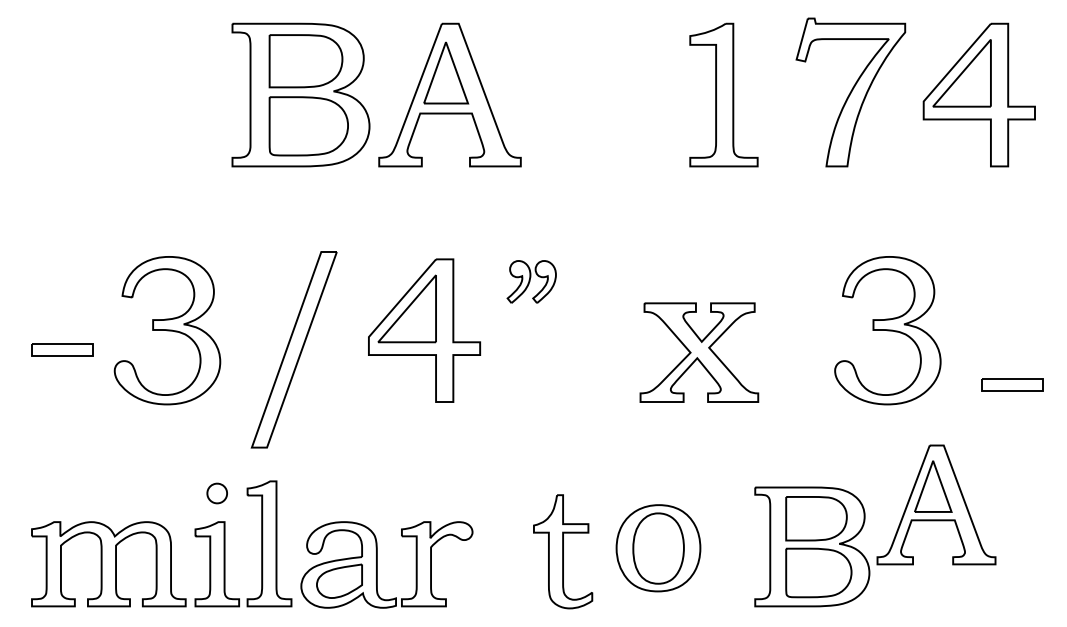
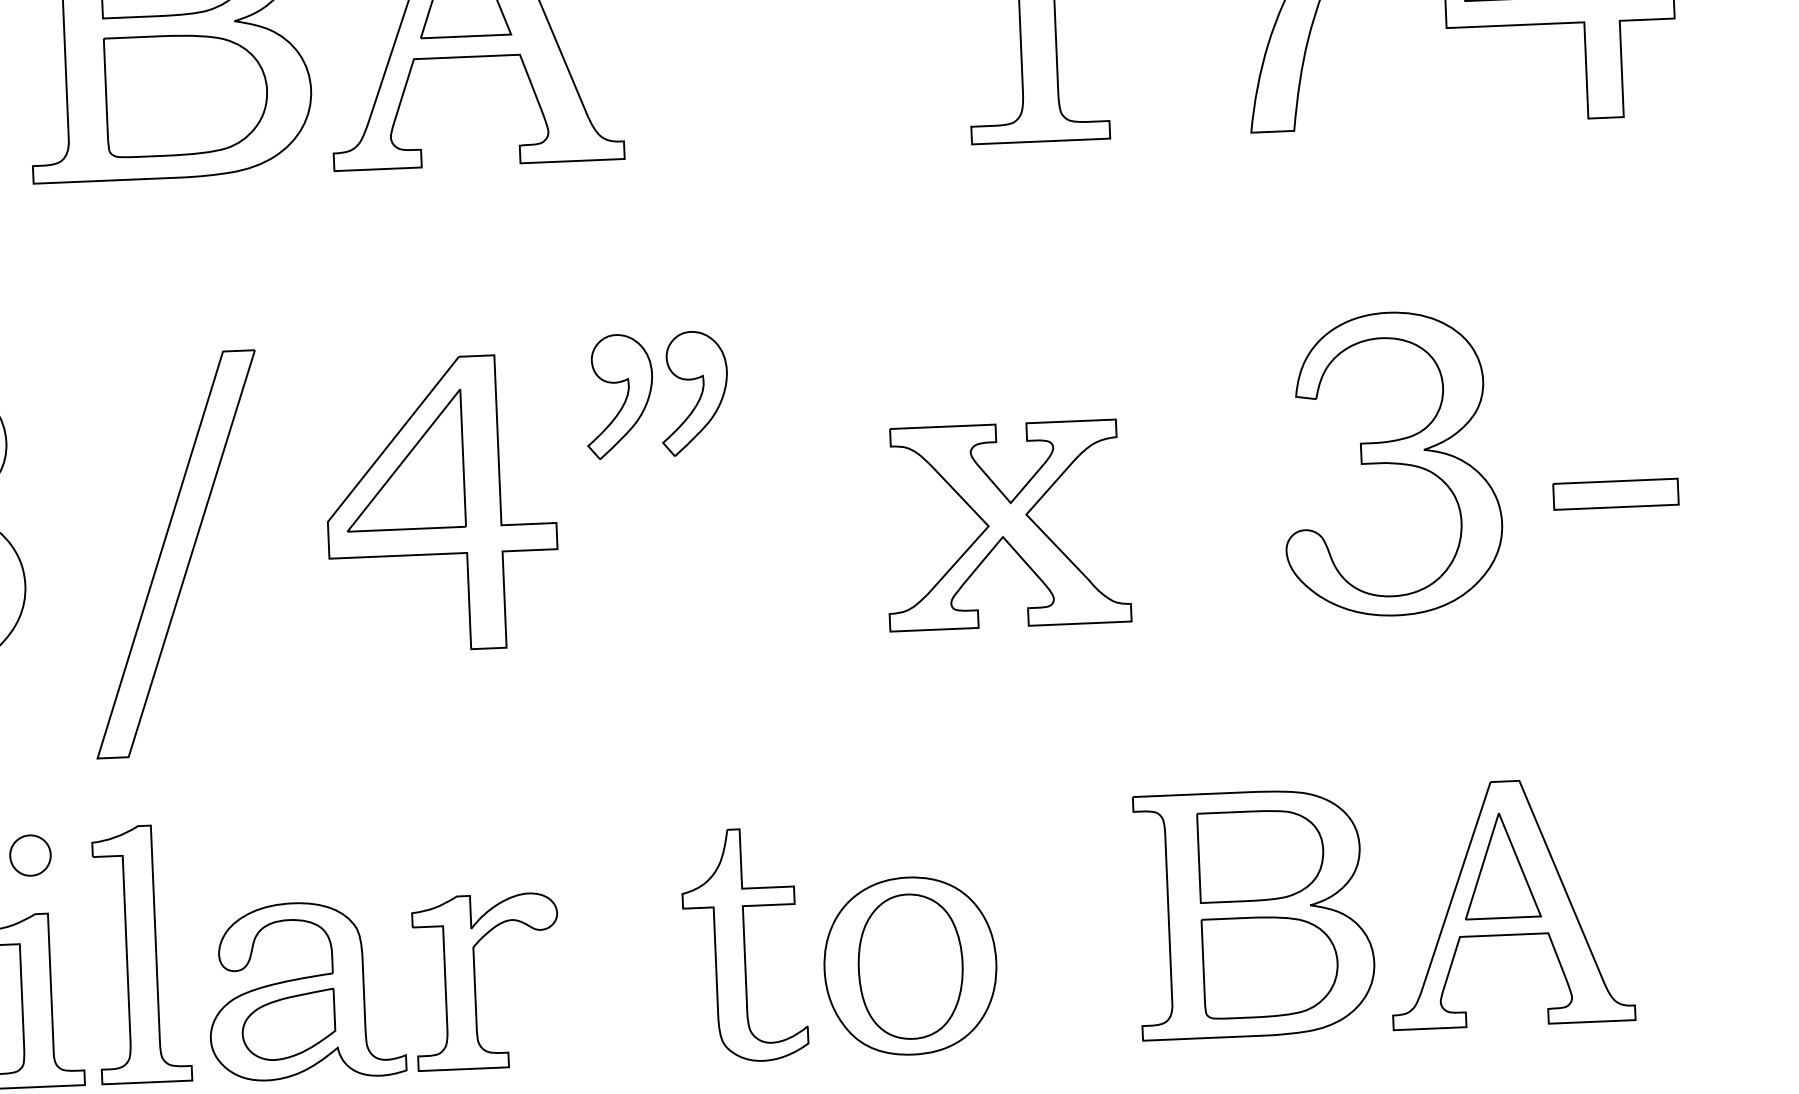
part: (531, 281) -> (656, 393), size x1.43
part: (1012, 384) -> (1615, 493), moved
part: (936, 504) -> (1509, 902), moved
part: (658, 548) -> (910, 966), moved

